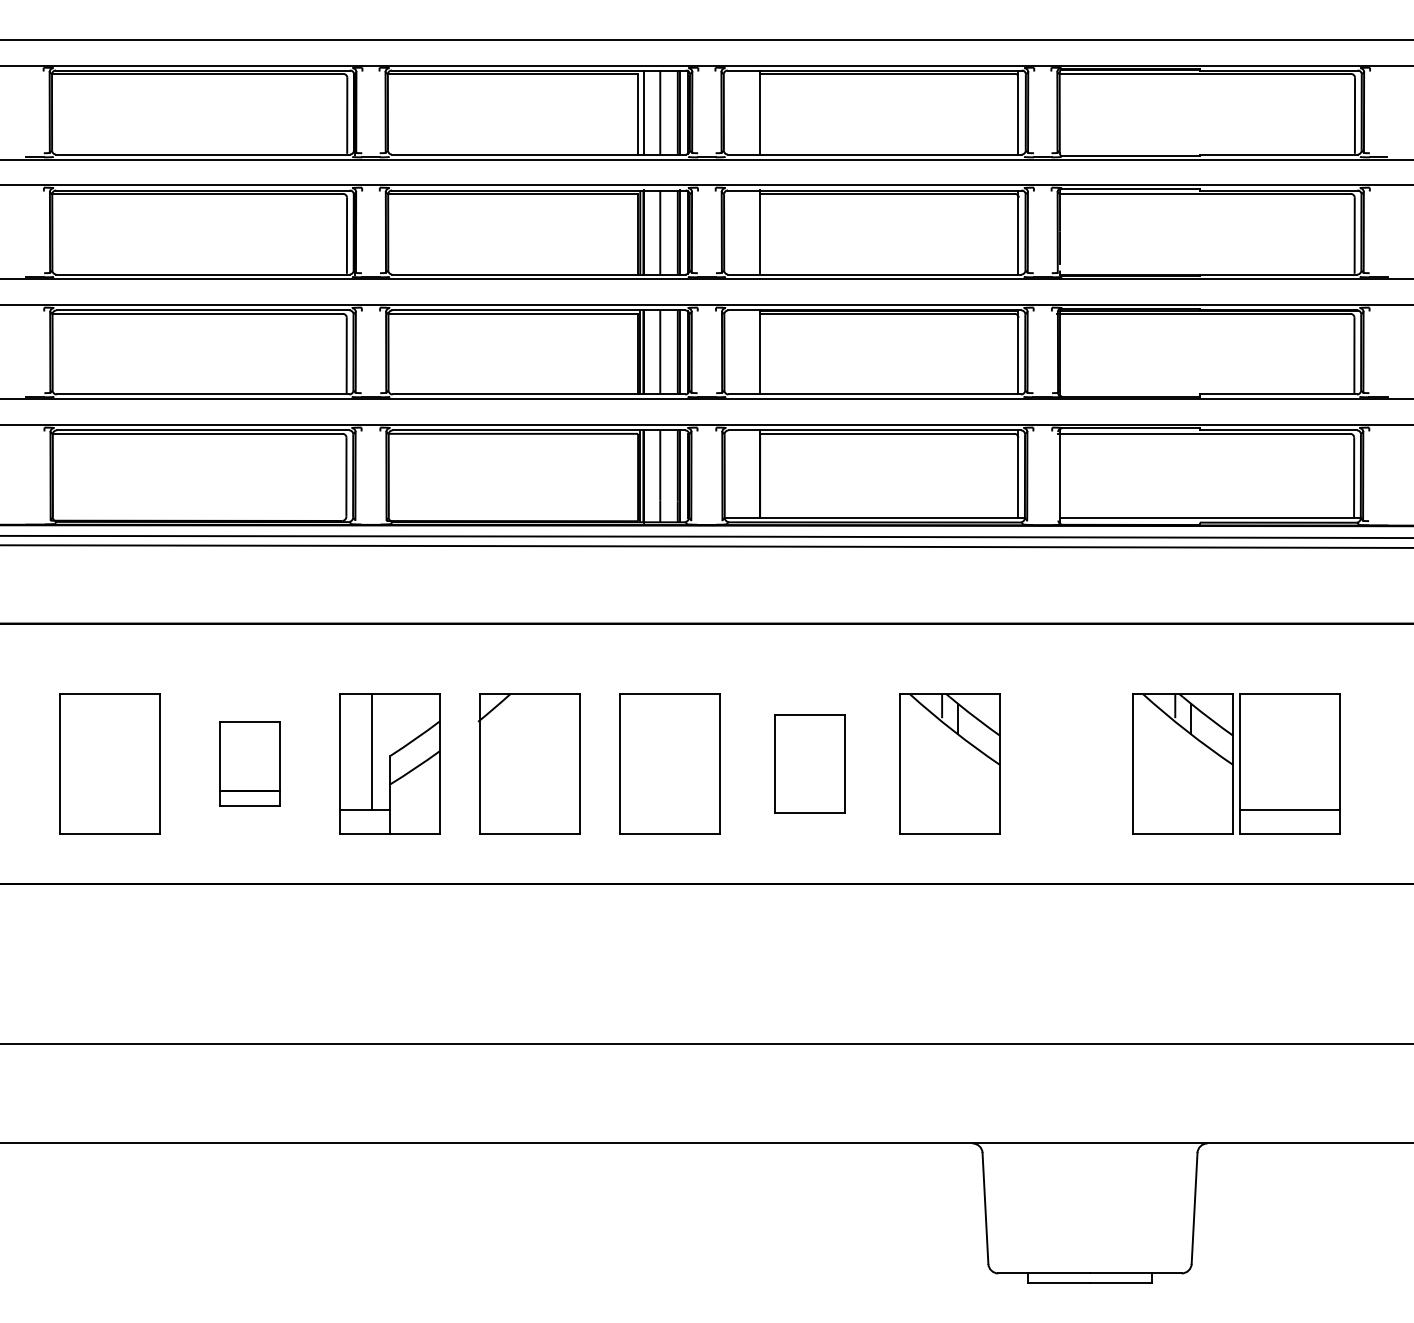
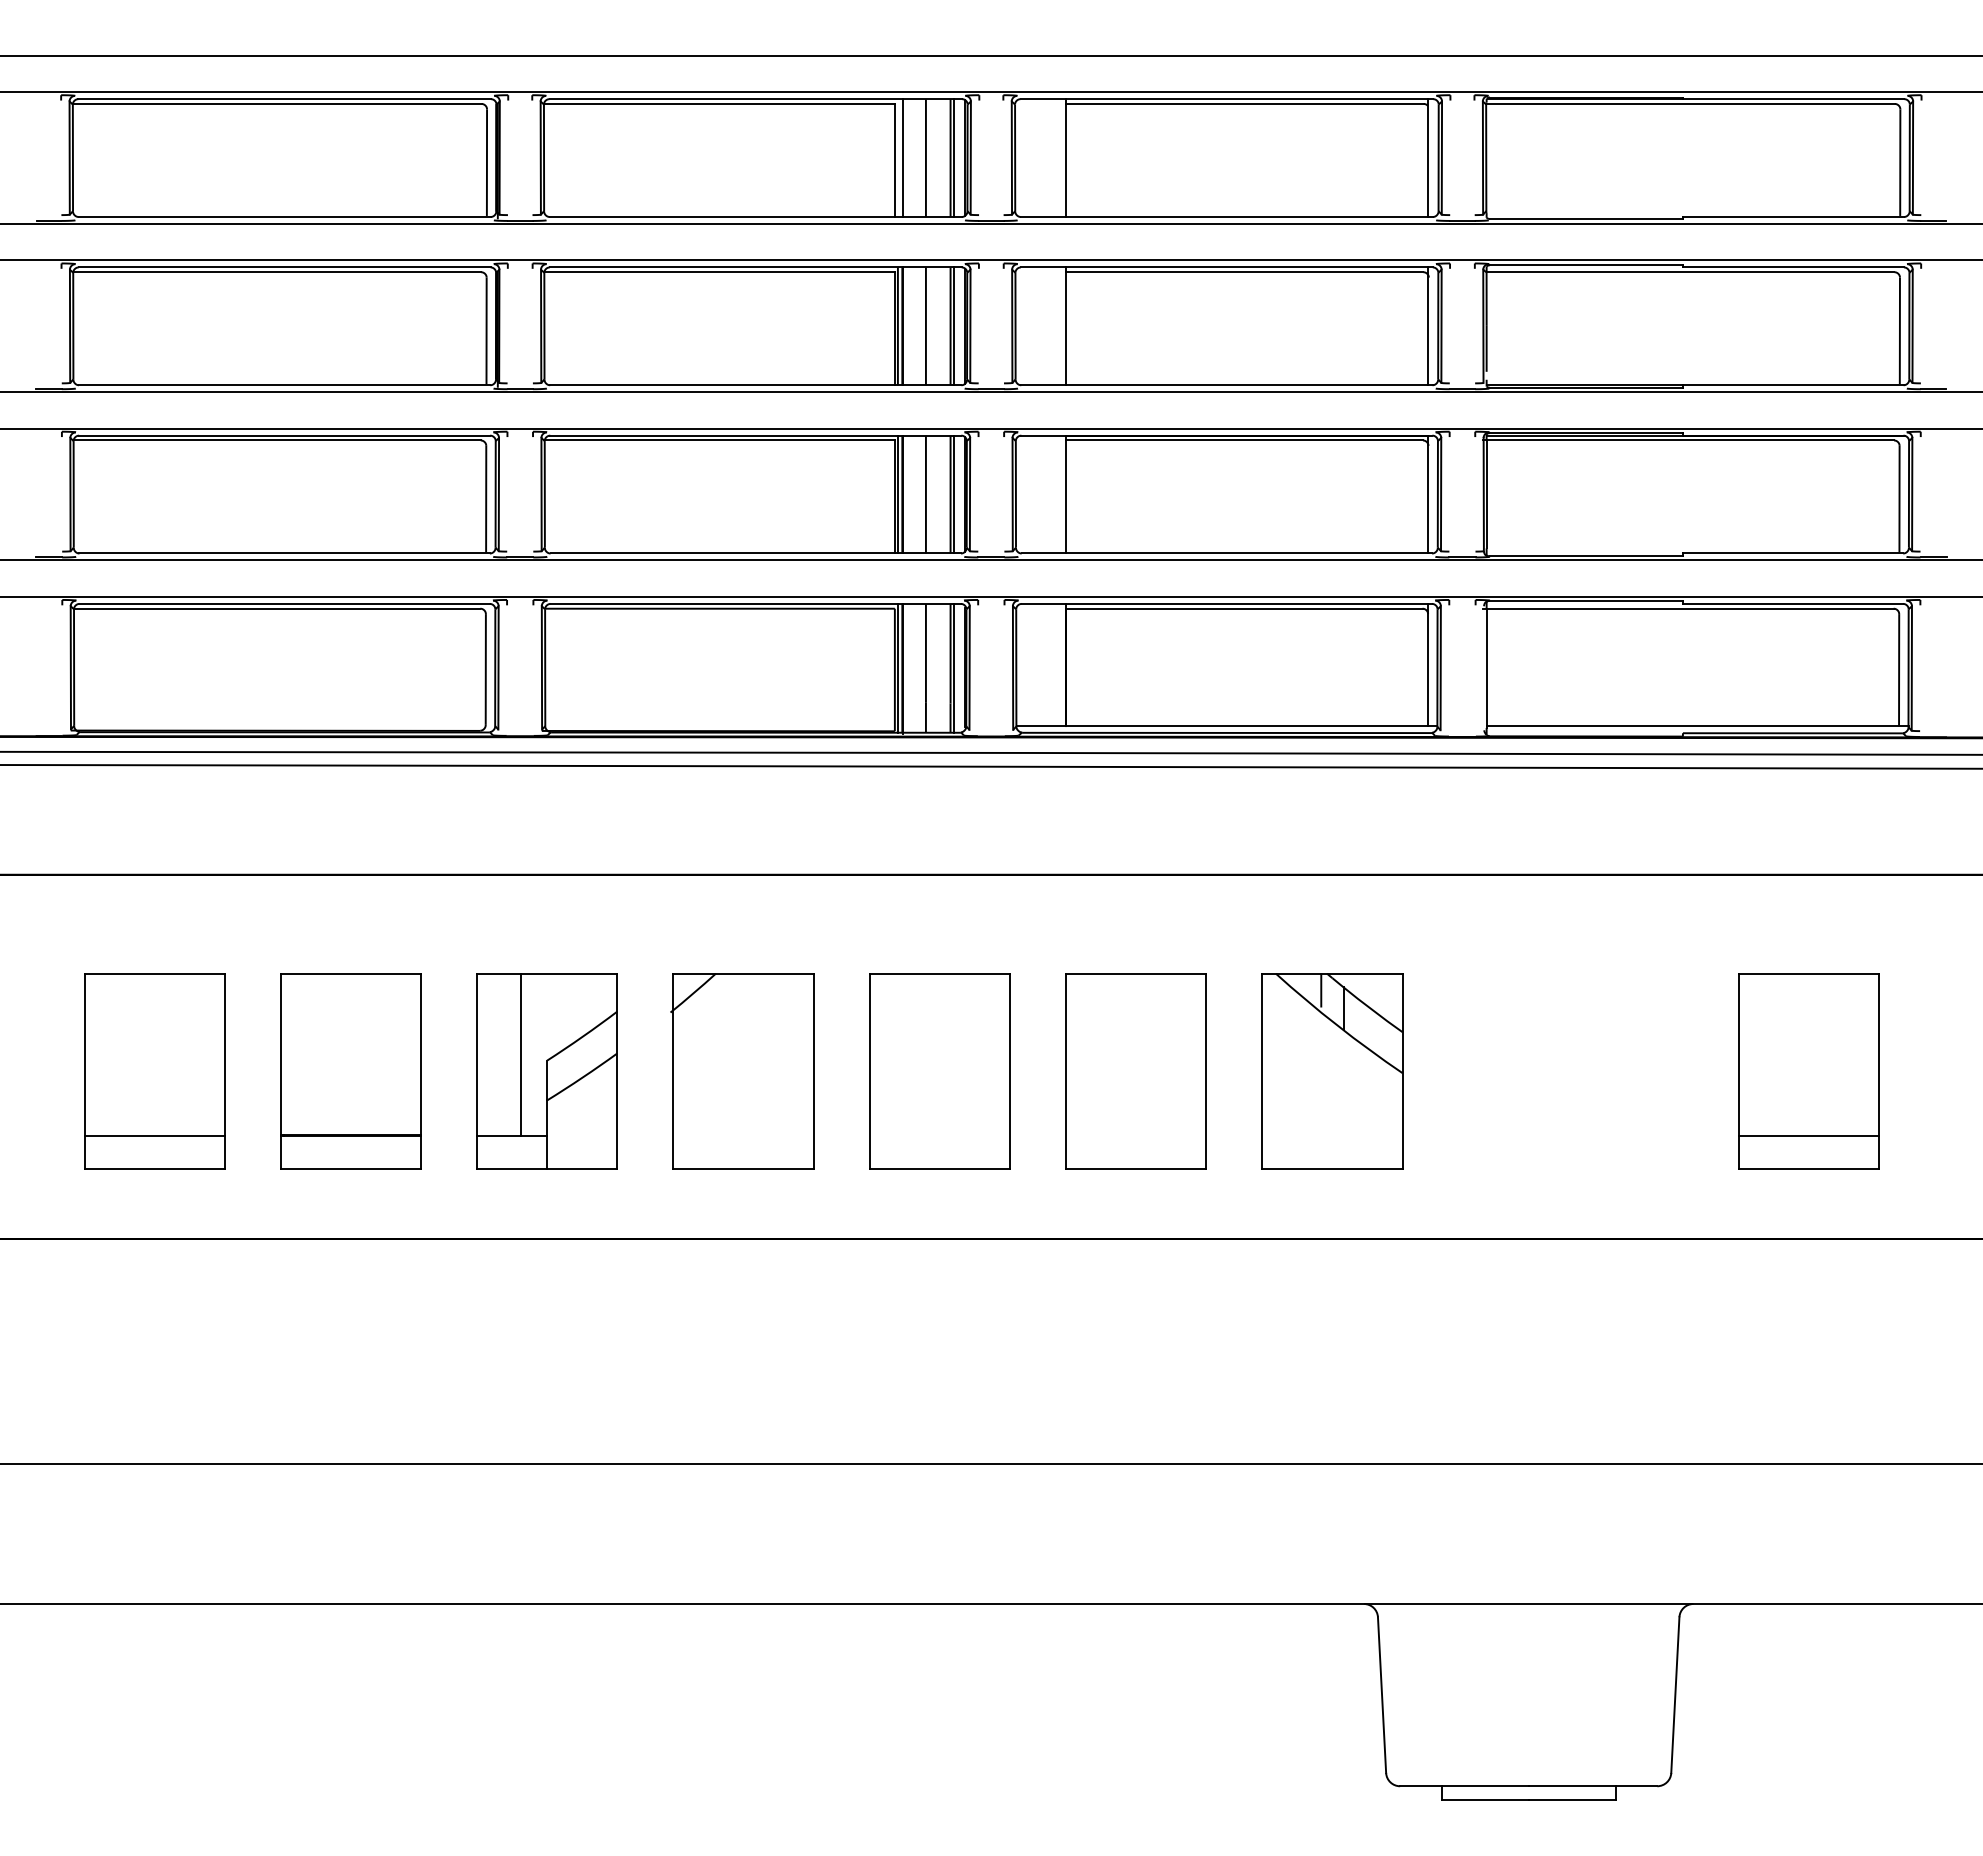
part: (249, 763) -> (350, 1071), size x1.67
part: (809, 763) -> (1135, 1071), size x1.43
part: (1183, 763) -> (1659, 1071), removed
line: (110, 809) -> (154, 1135), added

